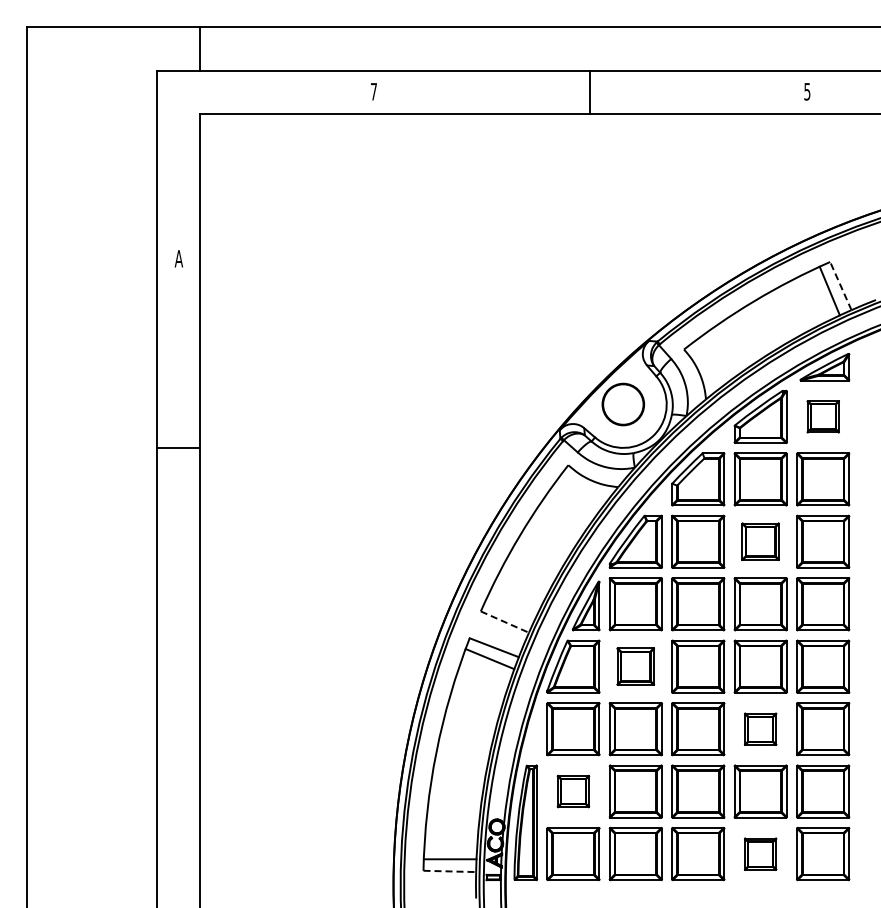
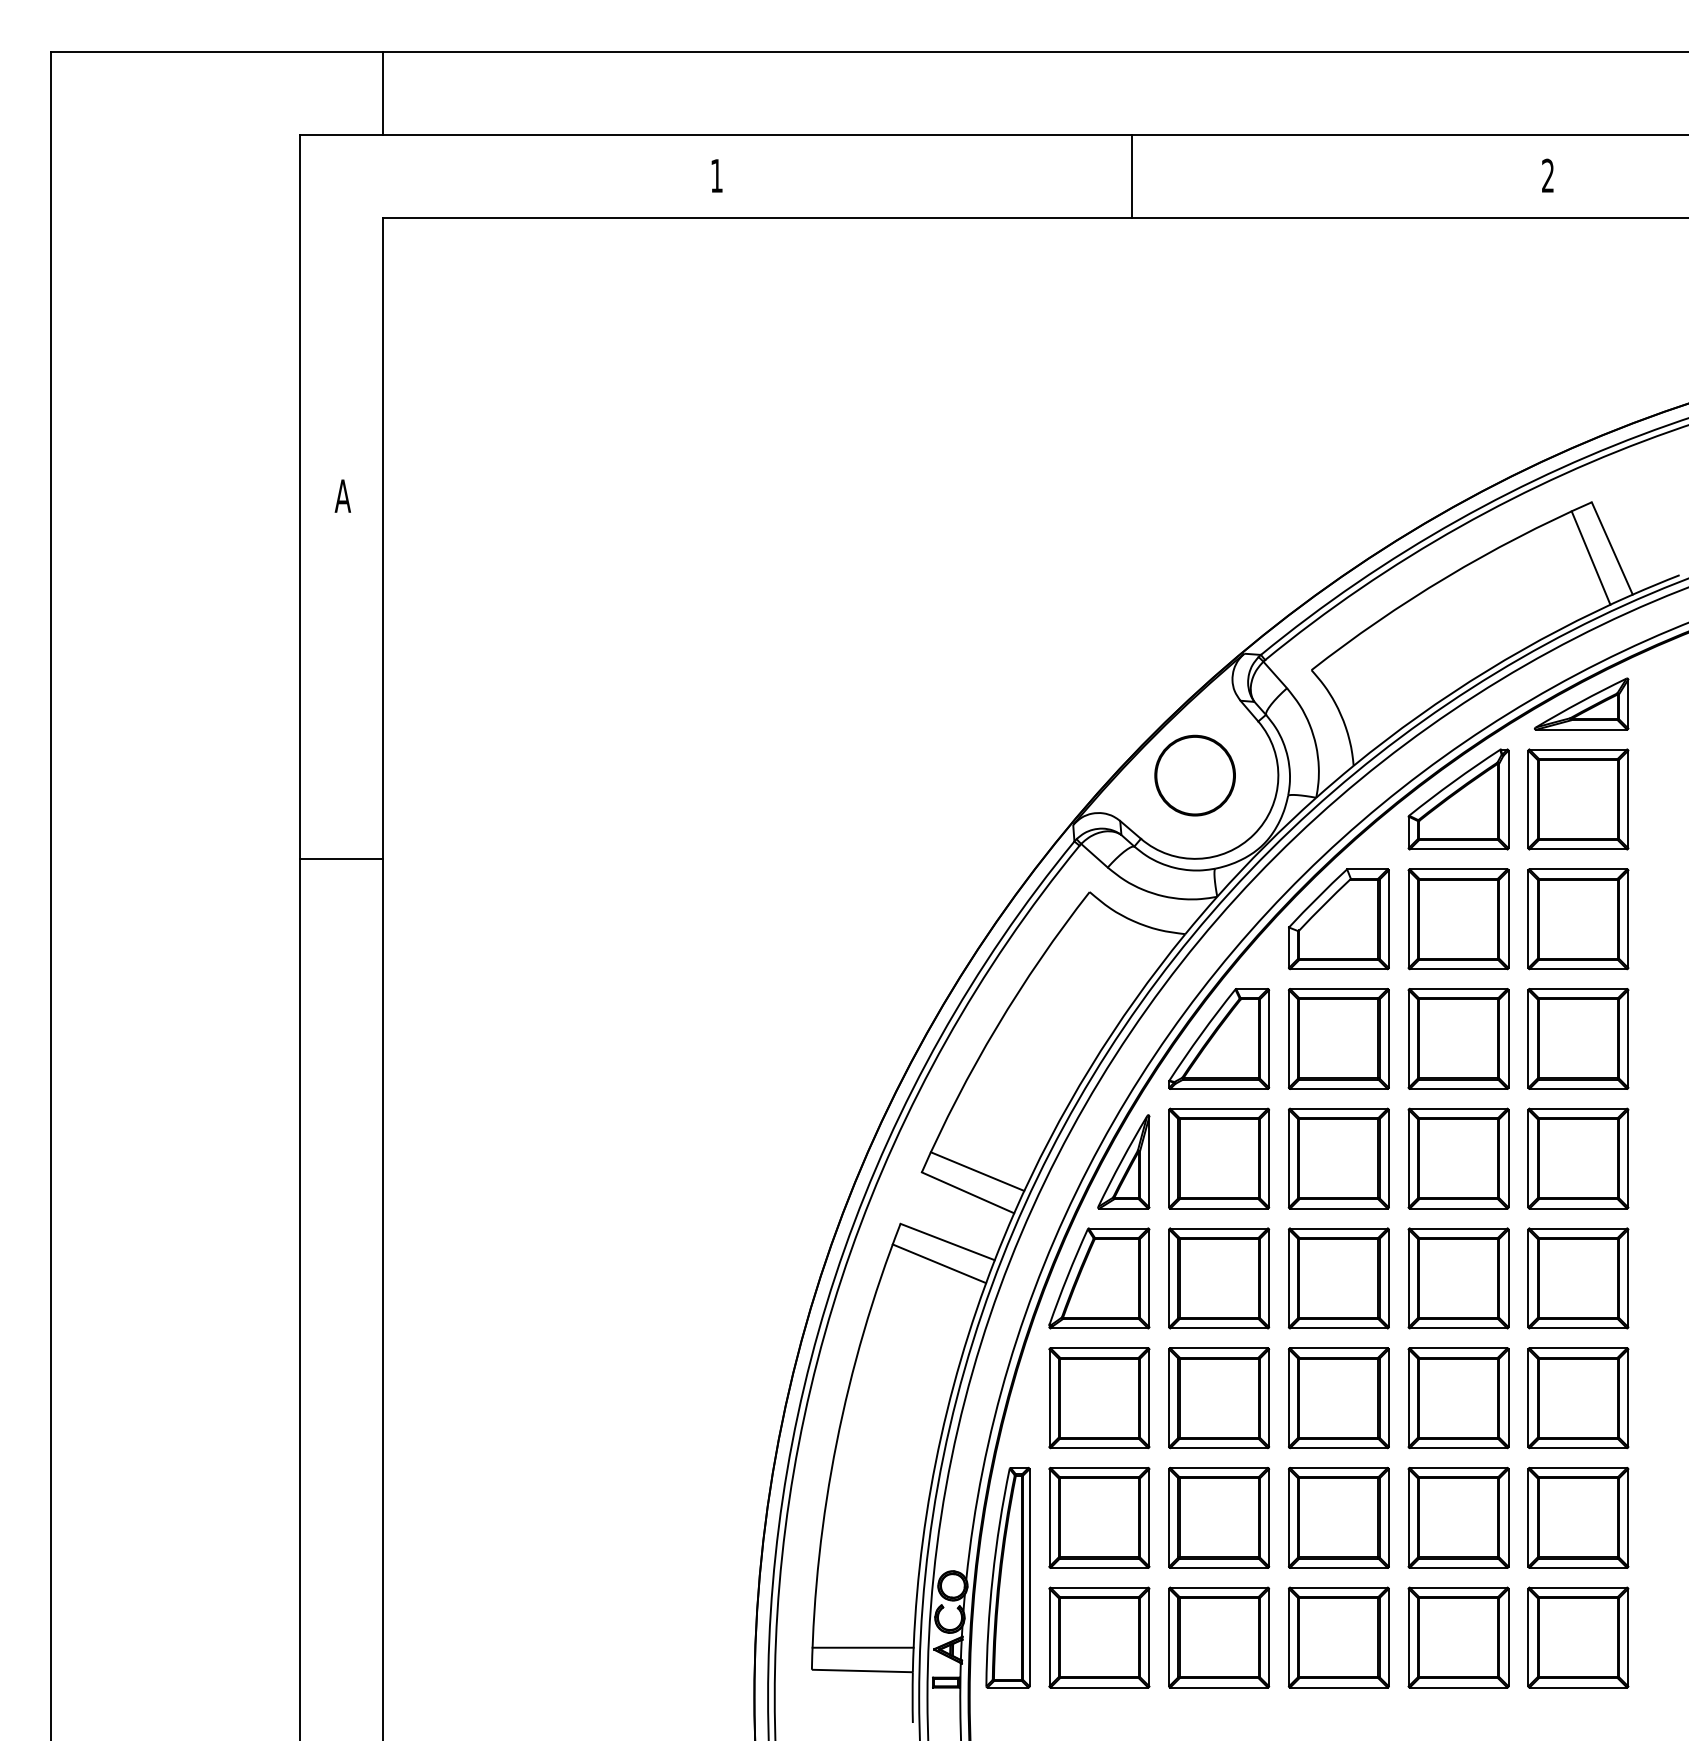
text: (373, 91) -> (716, 175), 7 -> 1
text: (807, 91) -> (1548, 175), 5 -> 2
line: (840, 285) -> (1611, 547), dashed -> solid
part: (823, 416) -> (1578, 798), size x1.67
part: (760, 541) -> (1458, 1038), size x1.43
line: (509, 610) -> (976, 1170), added
line: (505, 622) -> (969, 1193), dashed -> solid
part: (635, 666) -> (1218, 1278), size x1.43
part: (760, 729) -> (1458, 1398), size x1.67
part: (573, 791) -> (1099, 1517), size x1.67
part: (760, 854) -> (1458, 1638), size x1.67
line: (450, 871) -> (863, 1671), dashed -> solid

